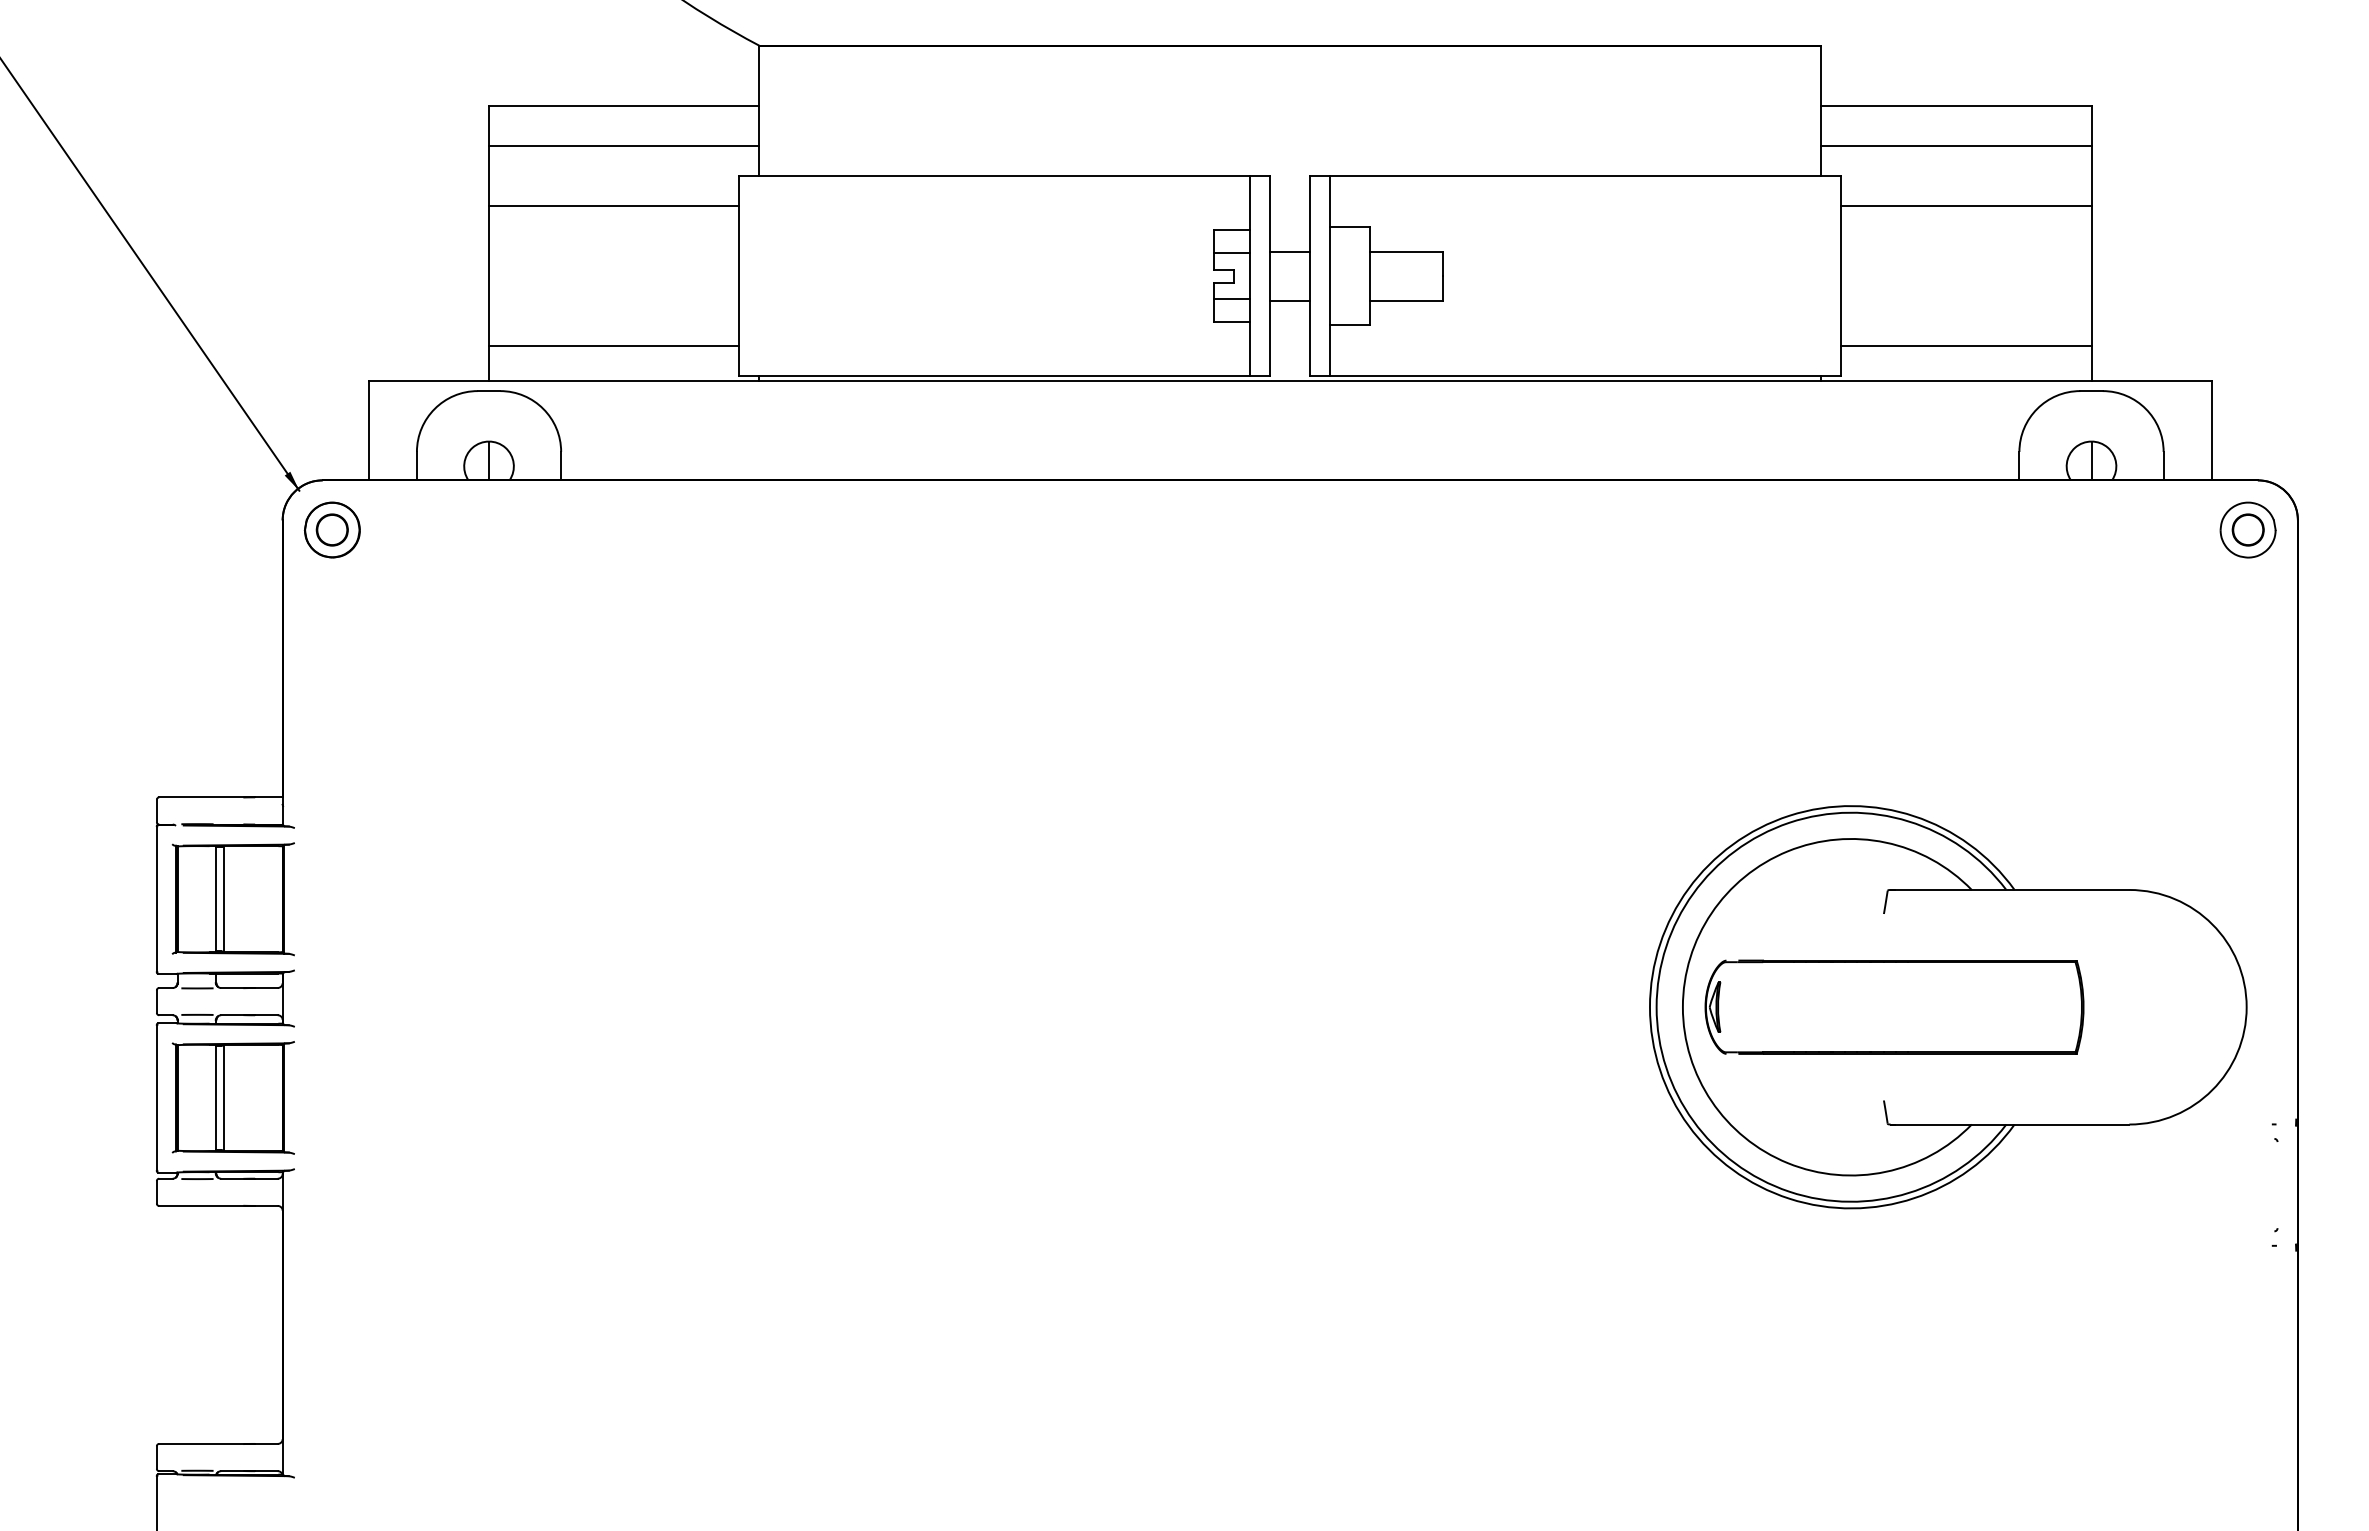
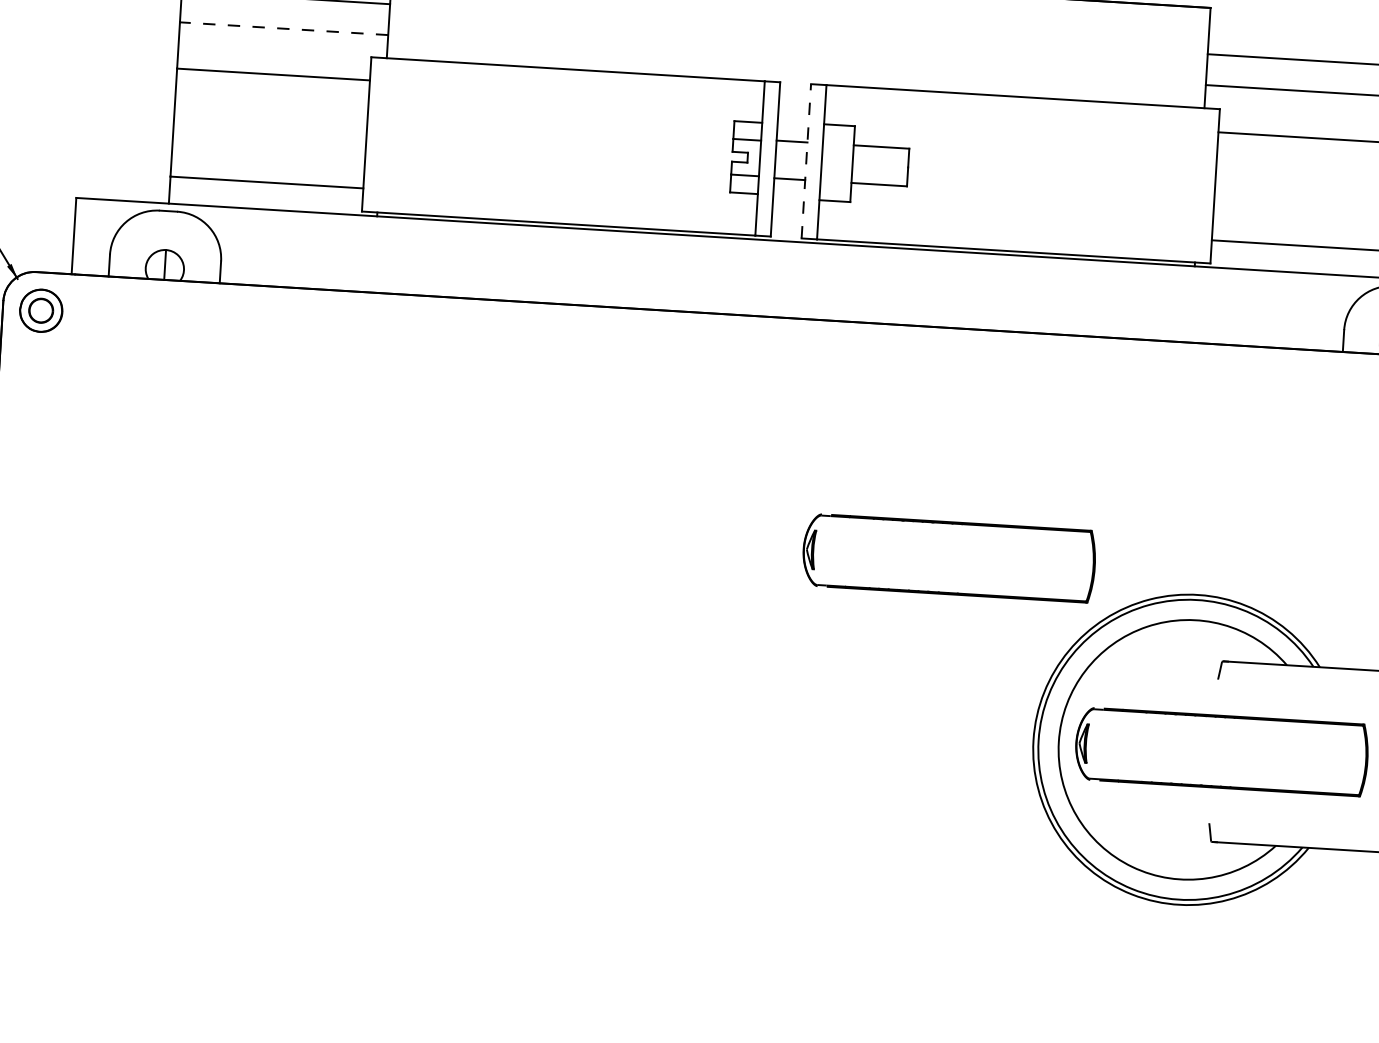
line: (623, 145) -> (283, 28), solid -> dashed
line: (1310, 275) -> (806, 160), solid -> dashed
part: (1526, 777) -> (949, 557), added

